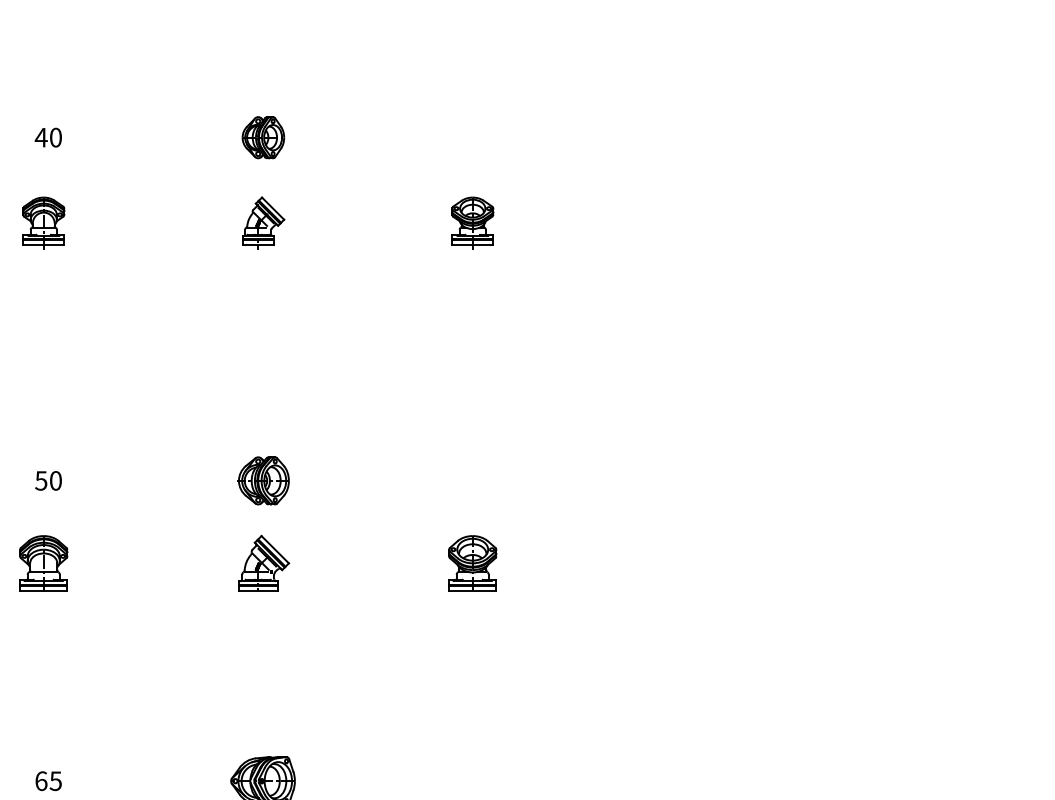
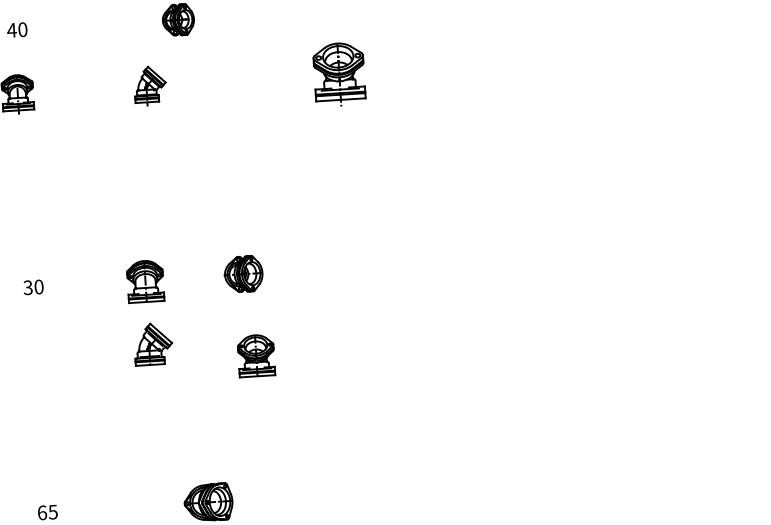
part: (263, 222) -> (150, 85), moved
part: (472, 222) -> (339, 73), size x1.6
text: (41, 480) -> (28, 287), 50 -> 30
part: (263, 480) -> (243, 273), moved
part: (264, 562) -> (153, 343), moved
part: (43, 563) -> (145, 281), moved
part: (472, 563) -> (256, 355), moved

